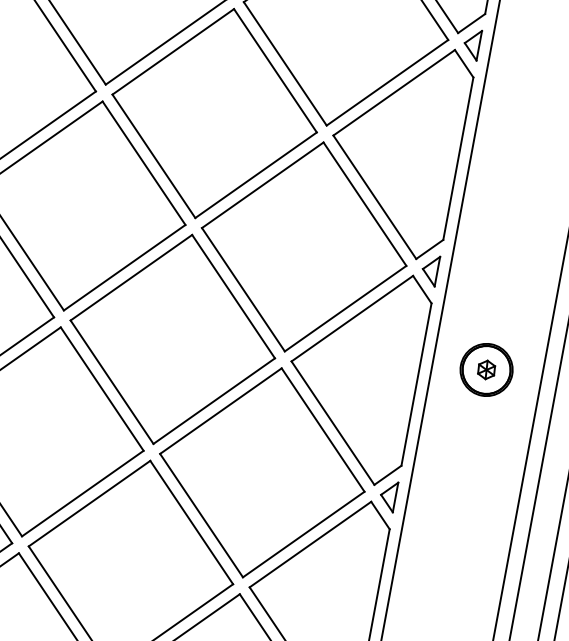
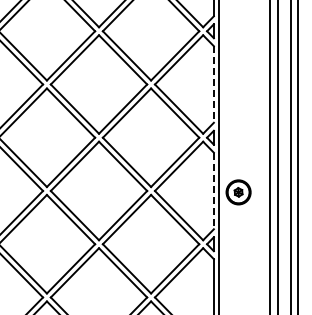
line: (457, 160) -> (213, 85), solid -> dashed
part: (486, 370) -> (238, 192), moved
line: (415, 385) -> (213, 191), solid -> dashed

